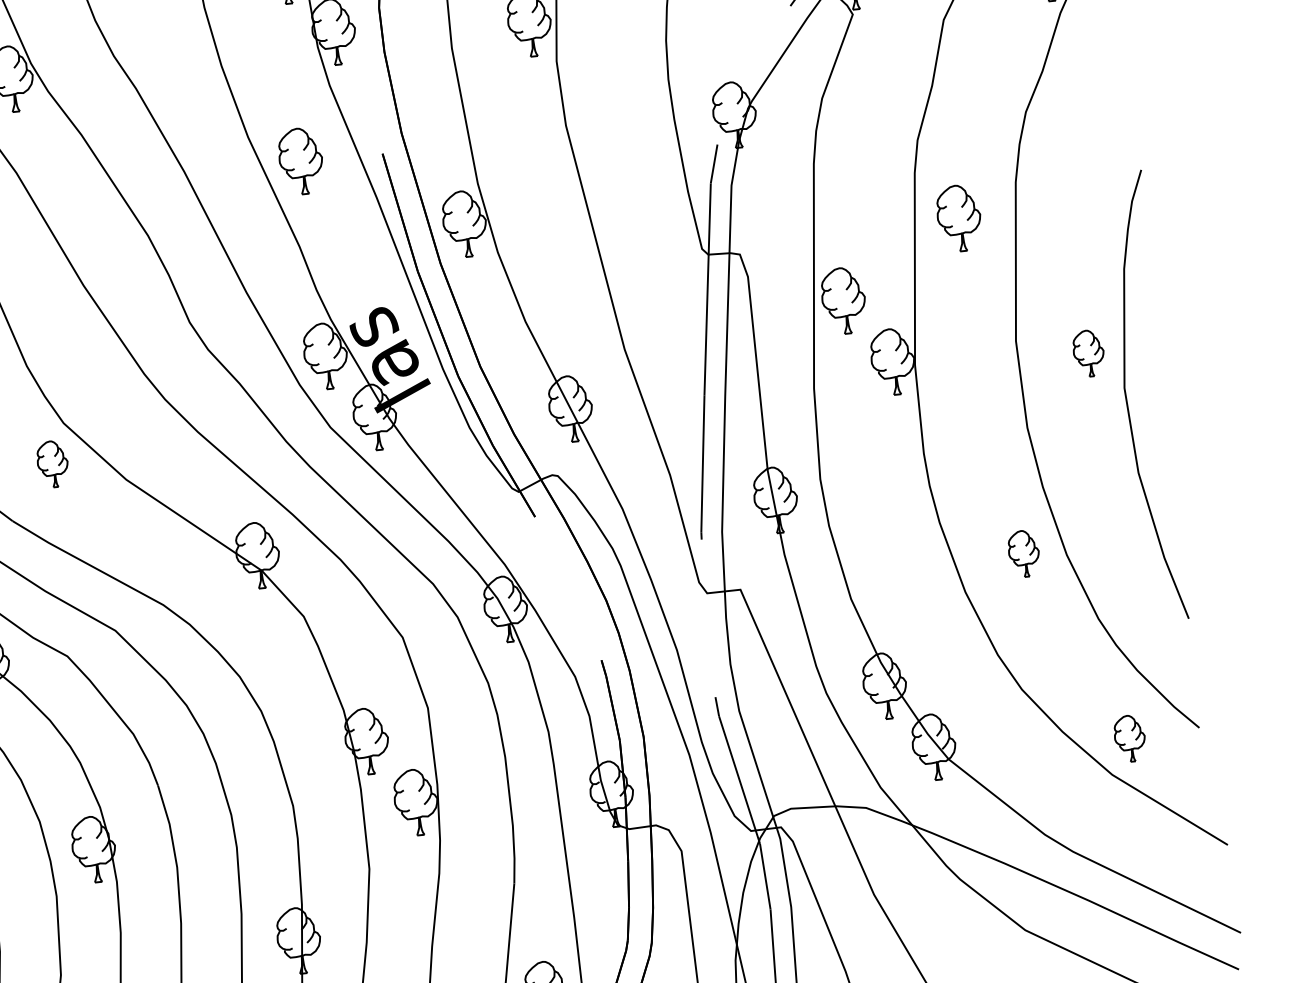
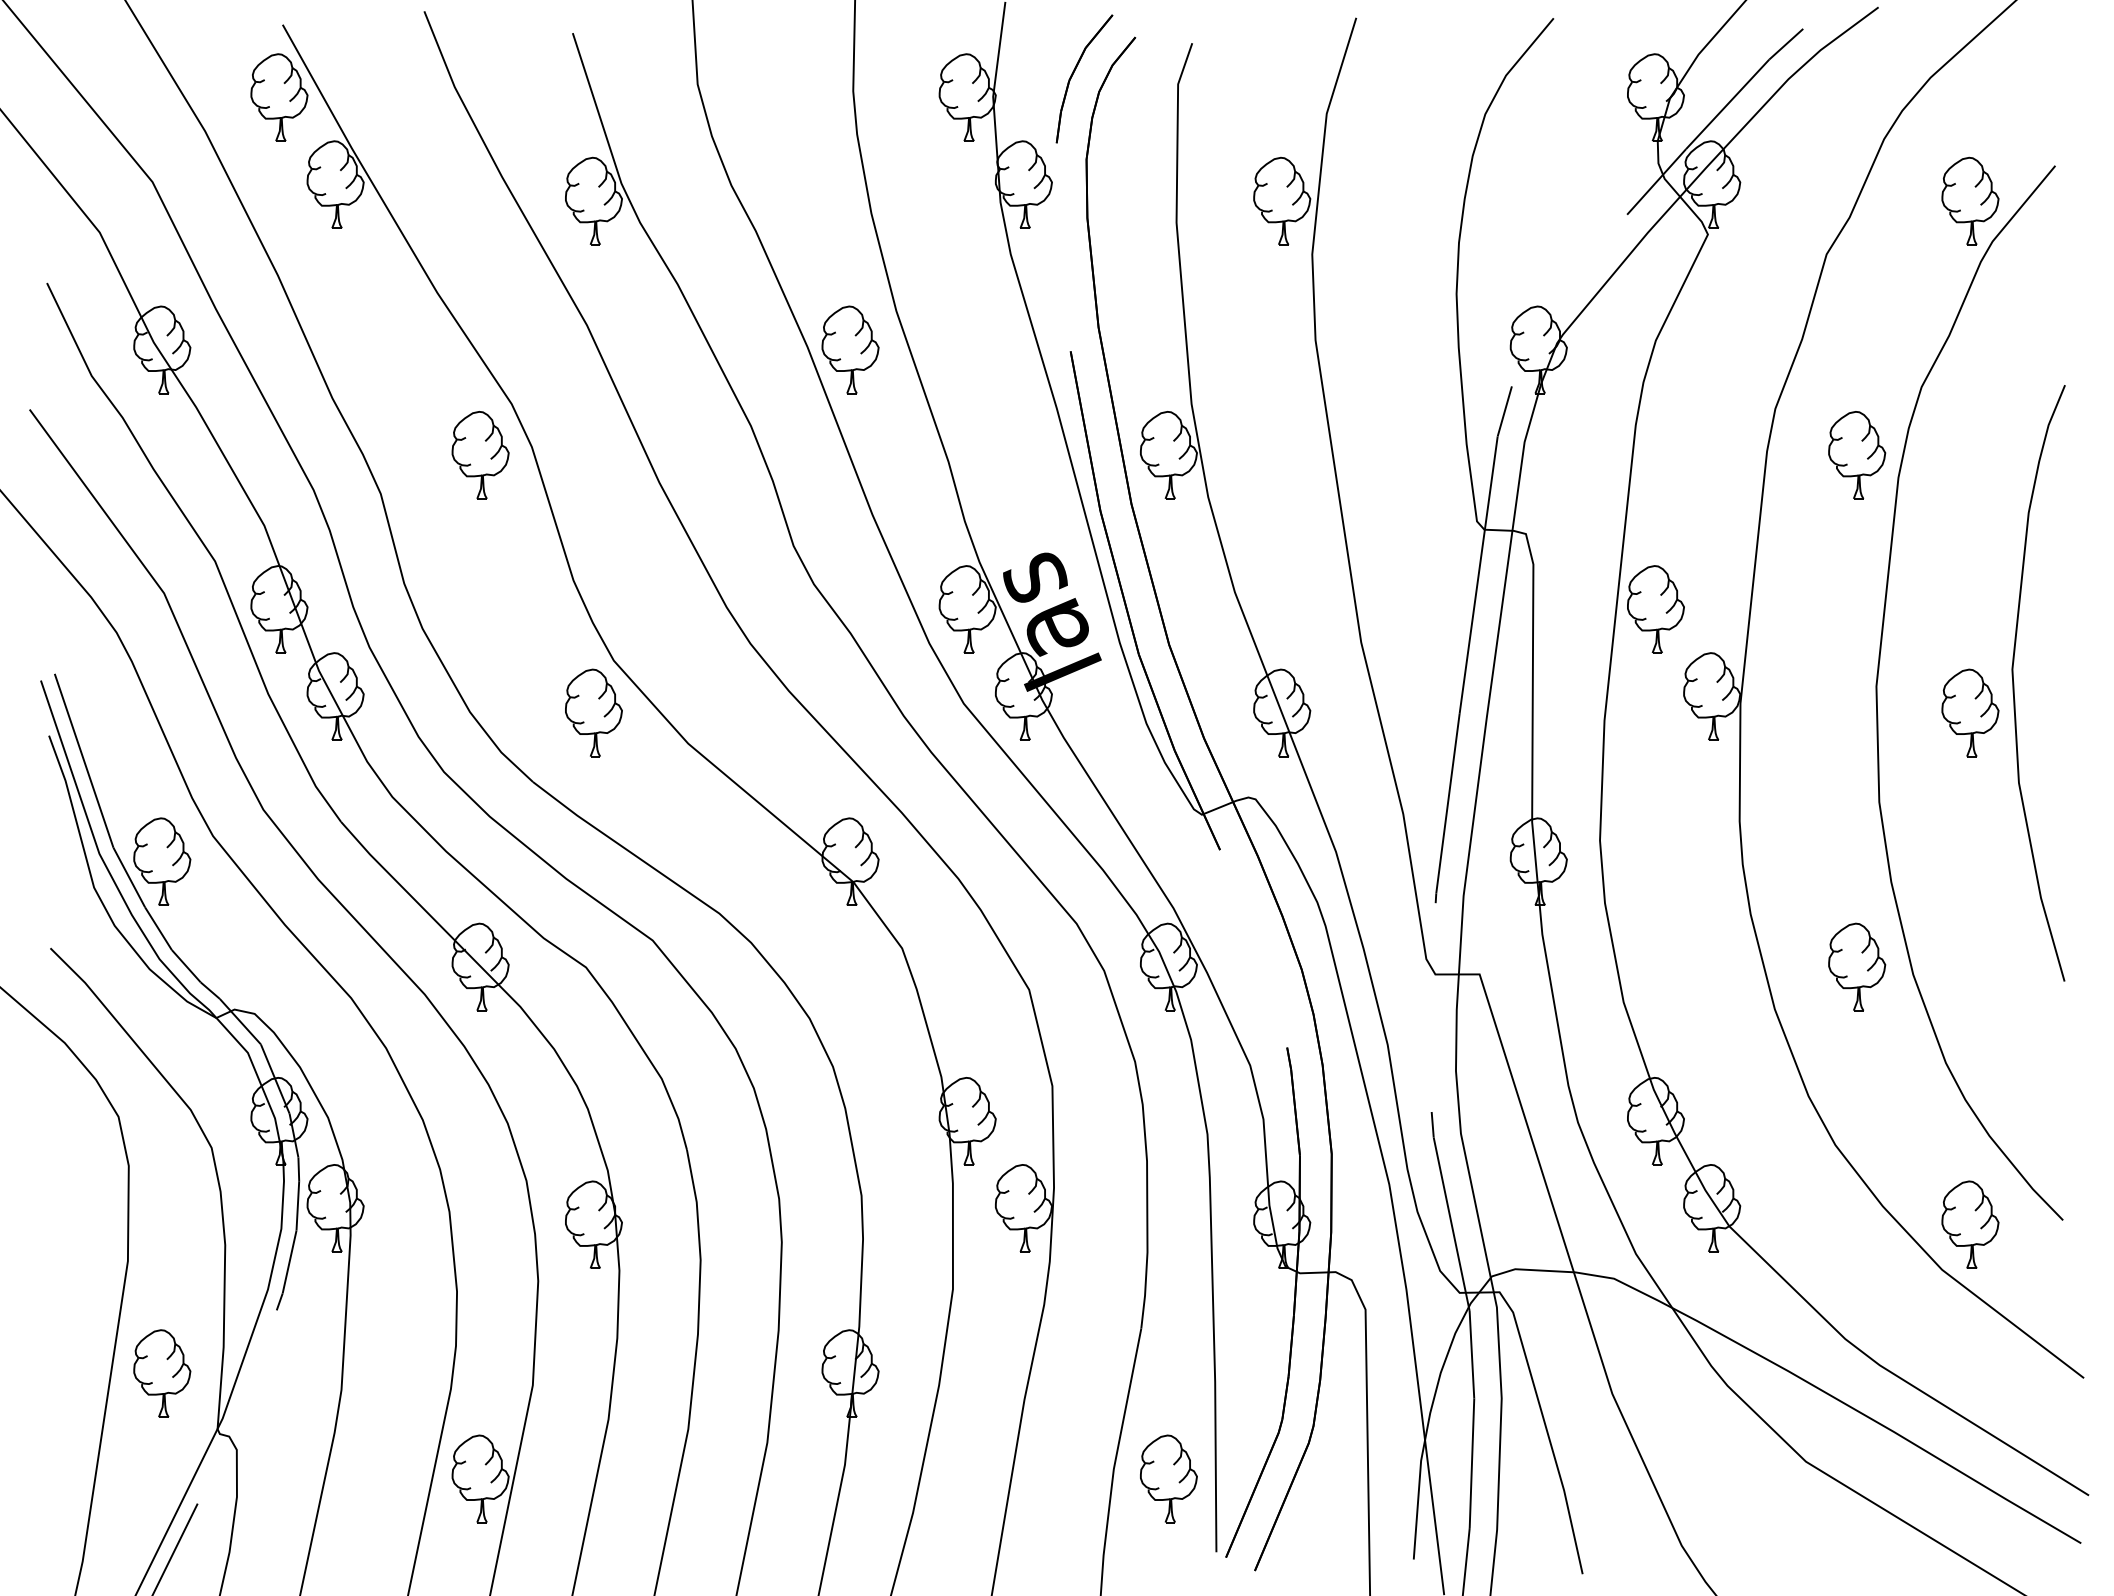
part: (301, 161) -> (850, 349), moved
part: (959, 218) -> (1857, 455), moved
part: (1088, 353) -> (1970, 712), size x1.43
curve: (1127, 398) -> (2014, 683), moved
part: (52, 463) -> (593, 712), size x1.43
part: (1024, 553) -> (1857, 966), size x1.43
part: (1130, 738) -> (1970, 1224), size x1.43

